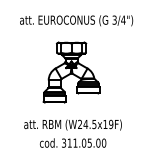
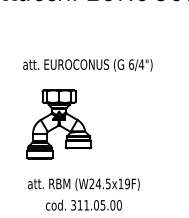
text: (114, 20) -> (131, 64), 3/4") -> 6/4")
part: (71, 72) -> (59, 124), moved

